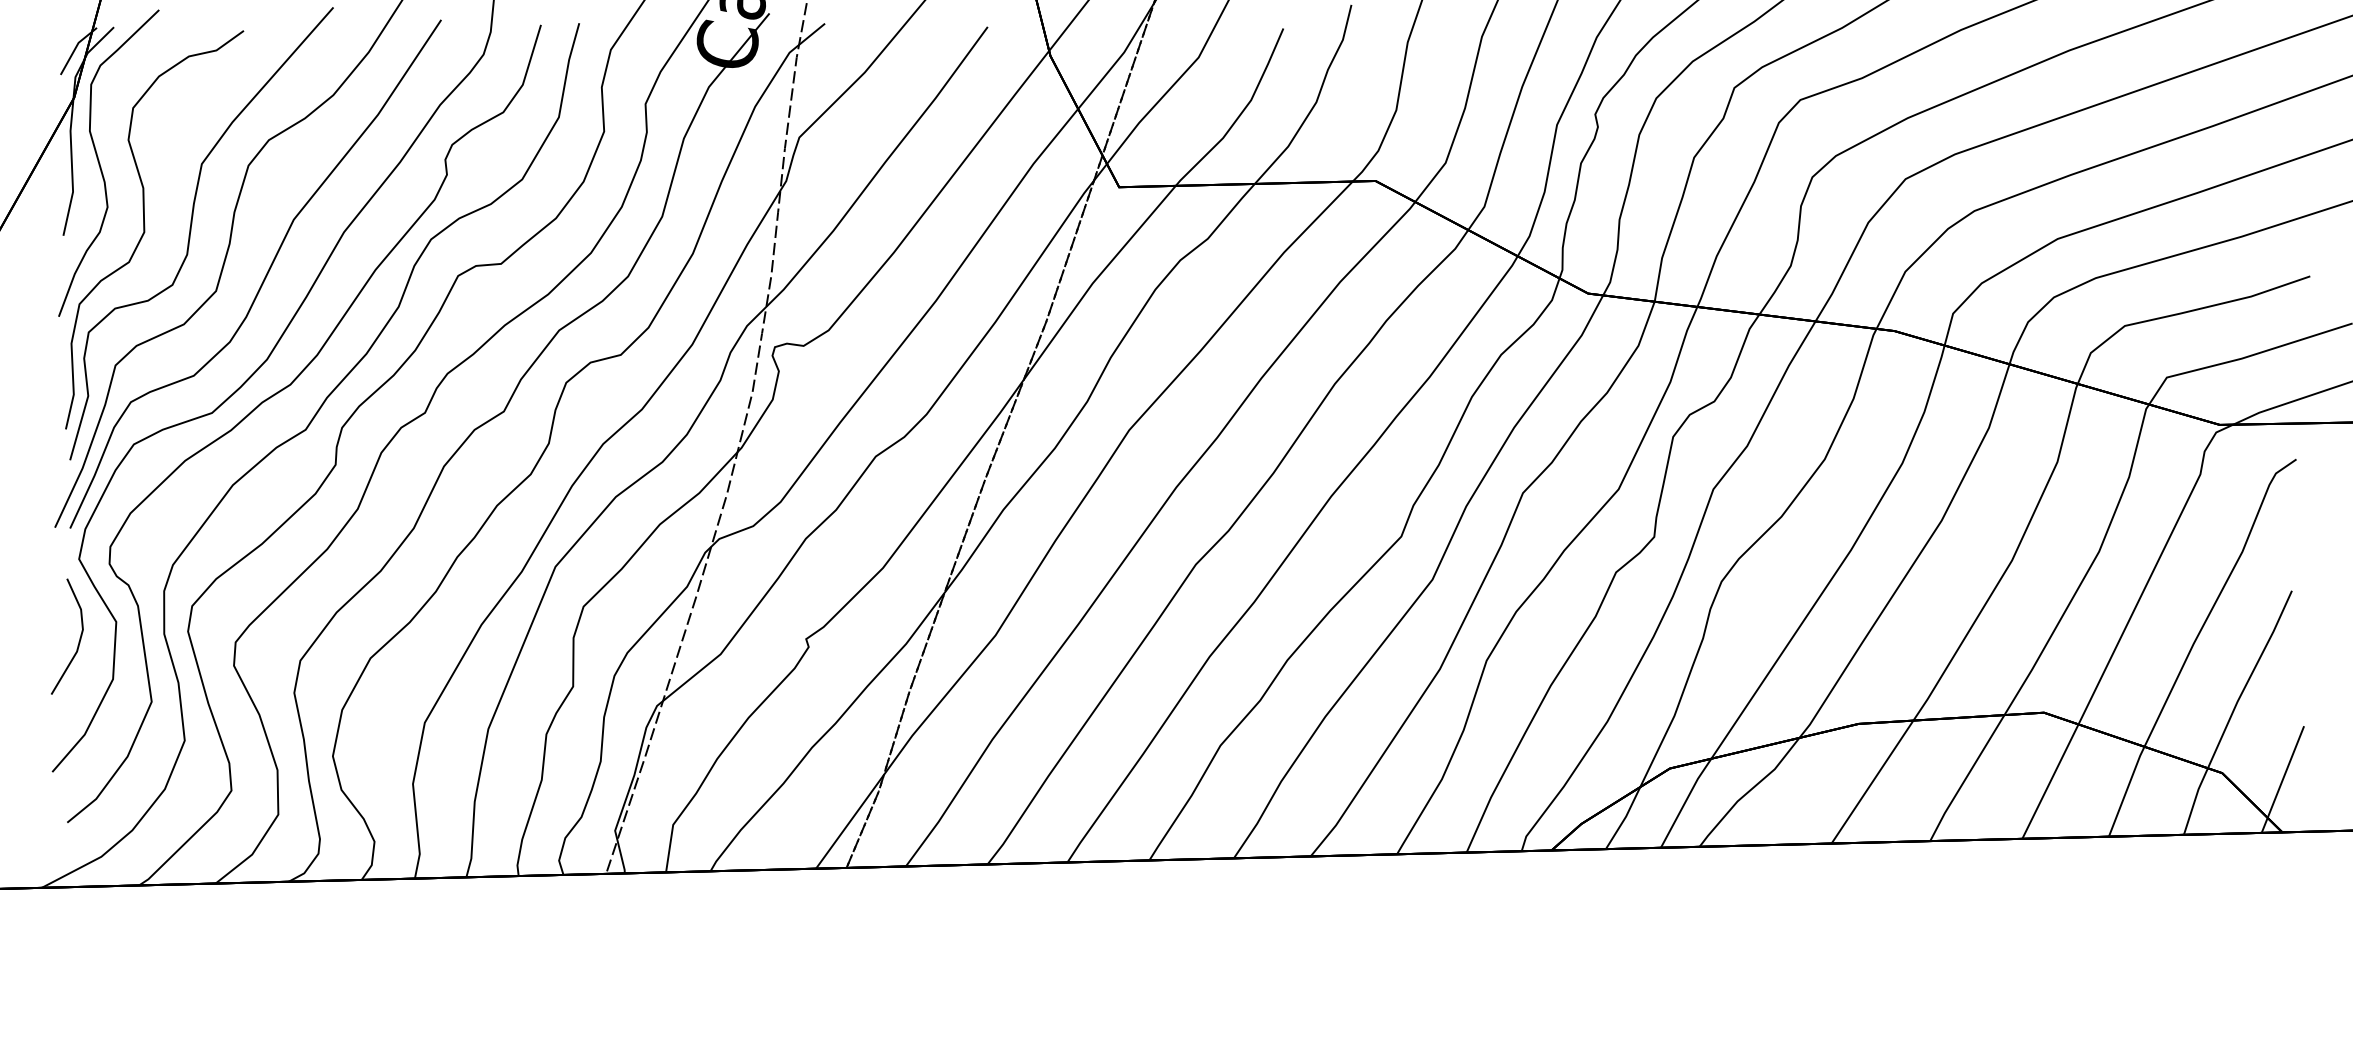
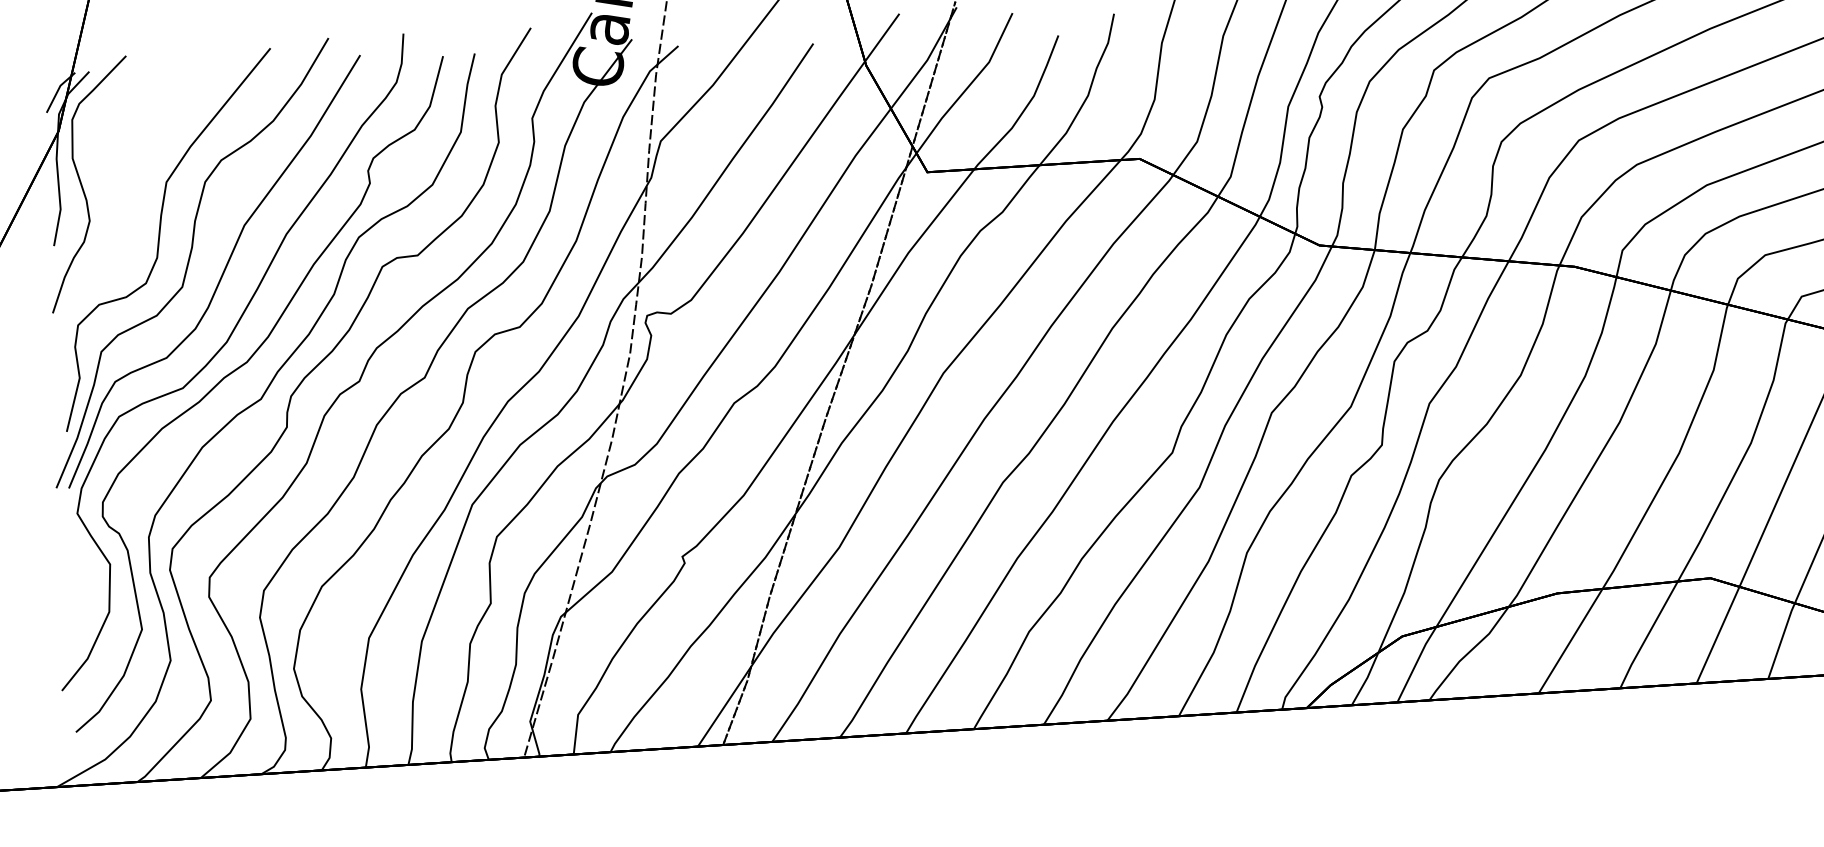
curve: (145, 229) -> (121, 238), removed
line: (79, 637) -> (80, 578), removed

